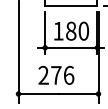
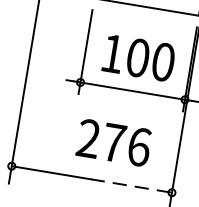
text: (71, 31) -> (138, 58), 180 -> 100
text: (56, 74) -> (114, 141), moved
line: (78, 94) -> (131, 187), solid -> dashed

